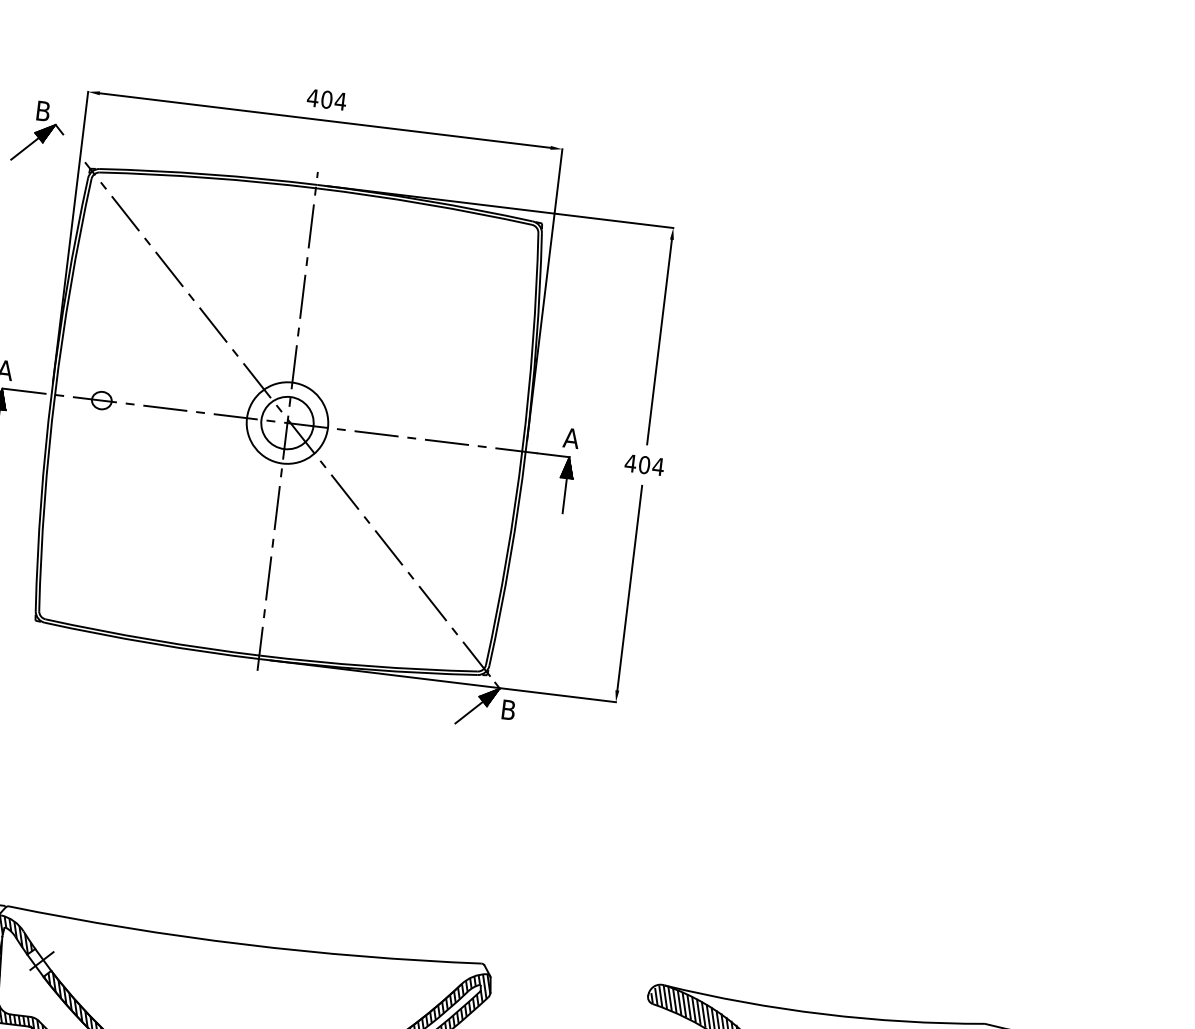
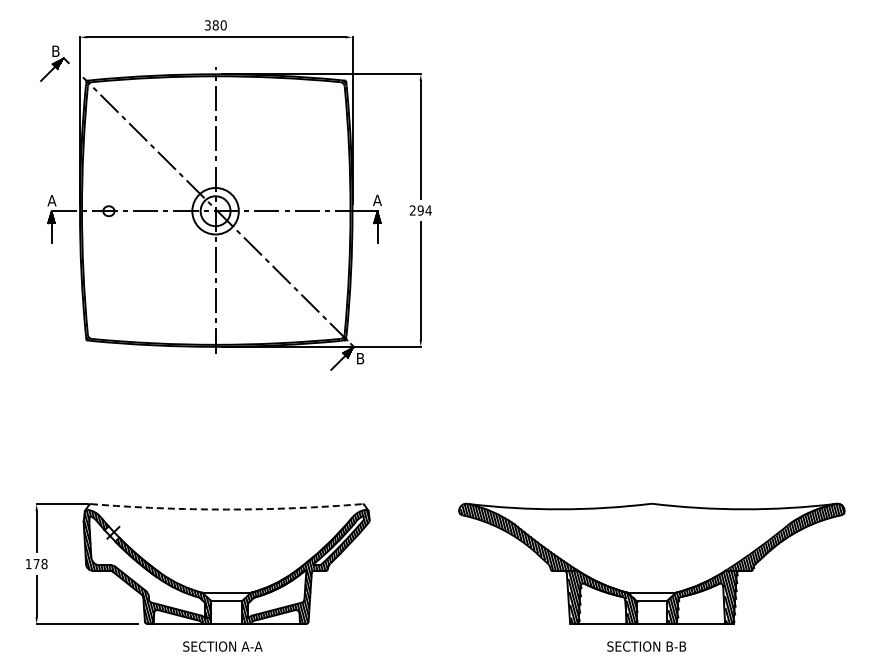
text: (326, 99) -> (215, 25), 404 -> 380
text: (637, 464) -> (416, 210), 404 -> 294
arc: (243, 944) -> (226, 509), solid -> dashed

